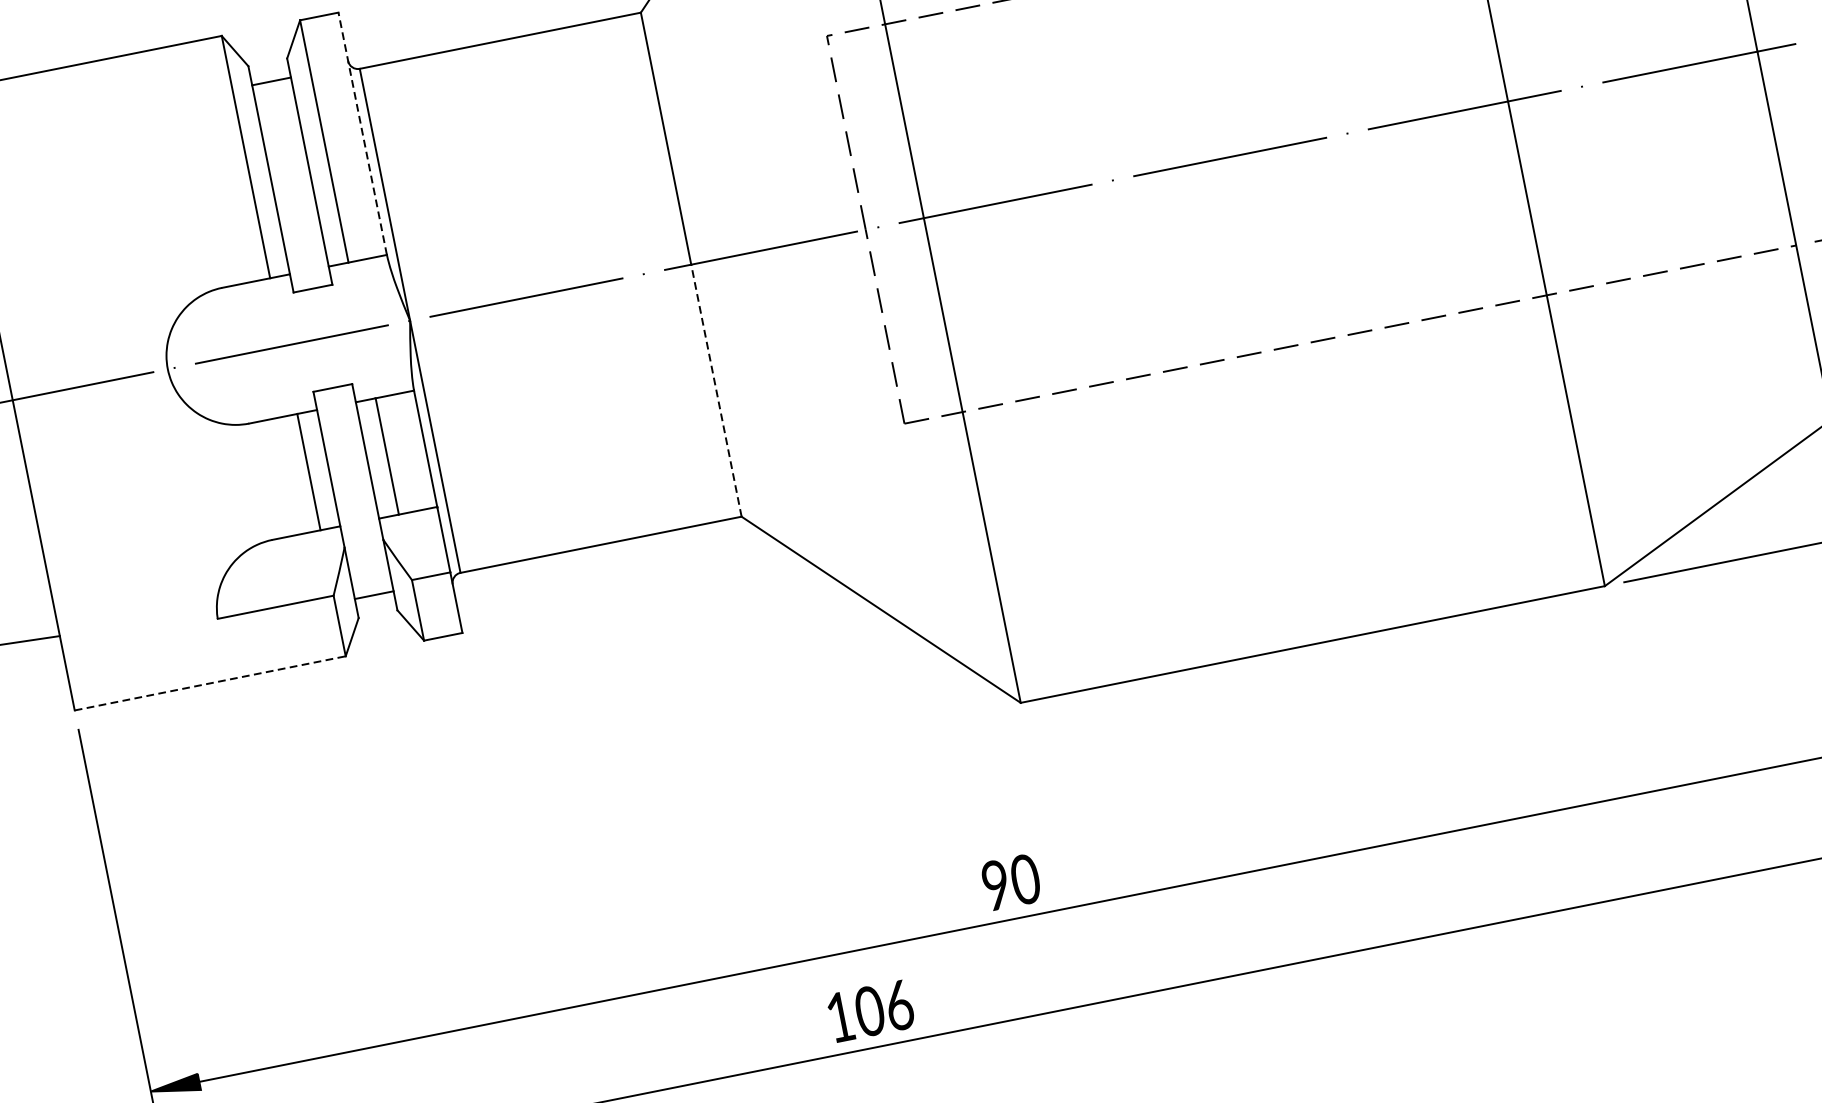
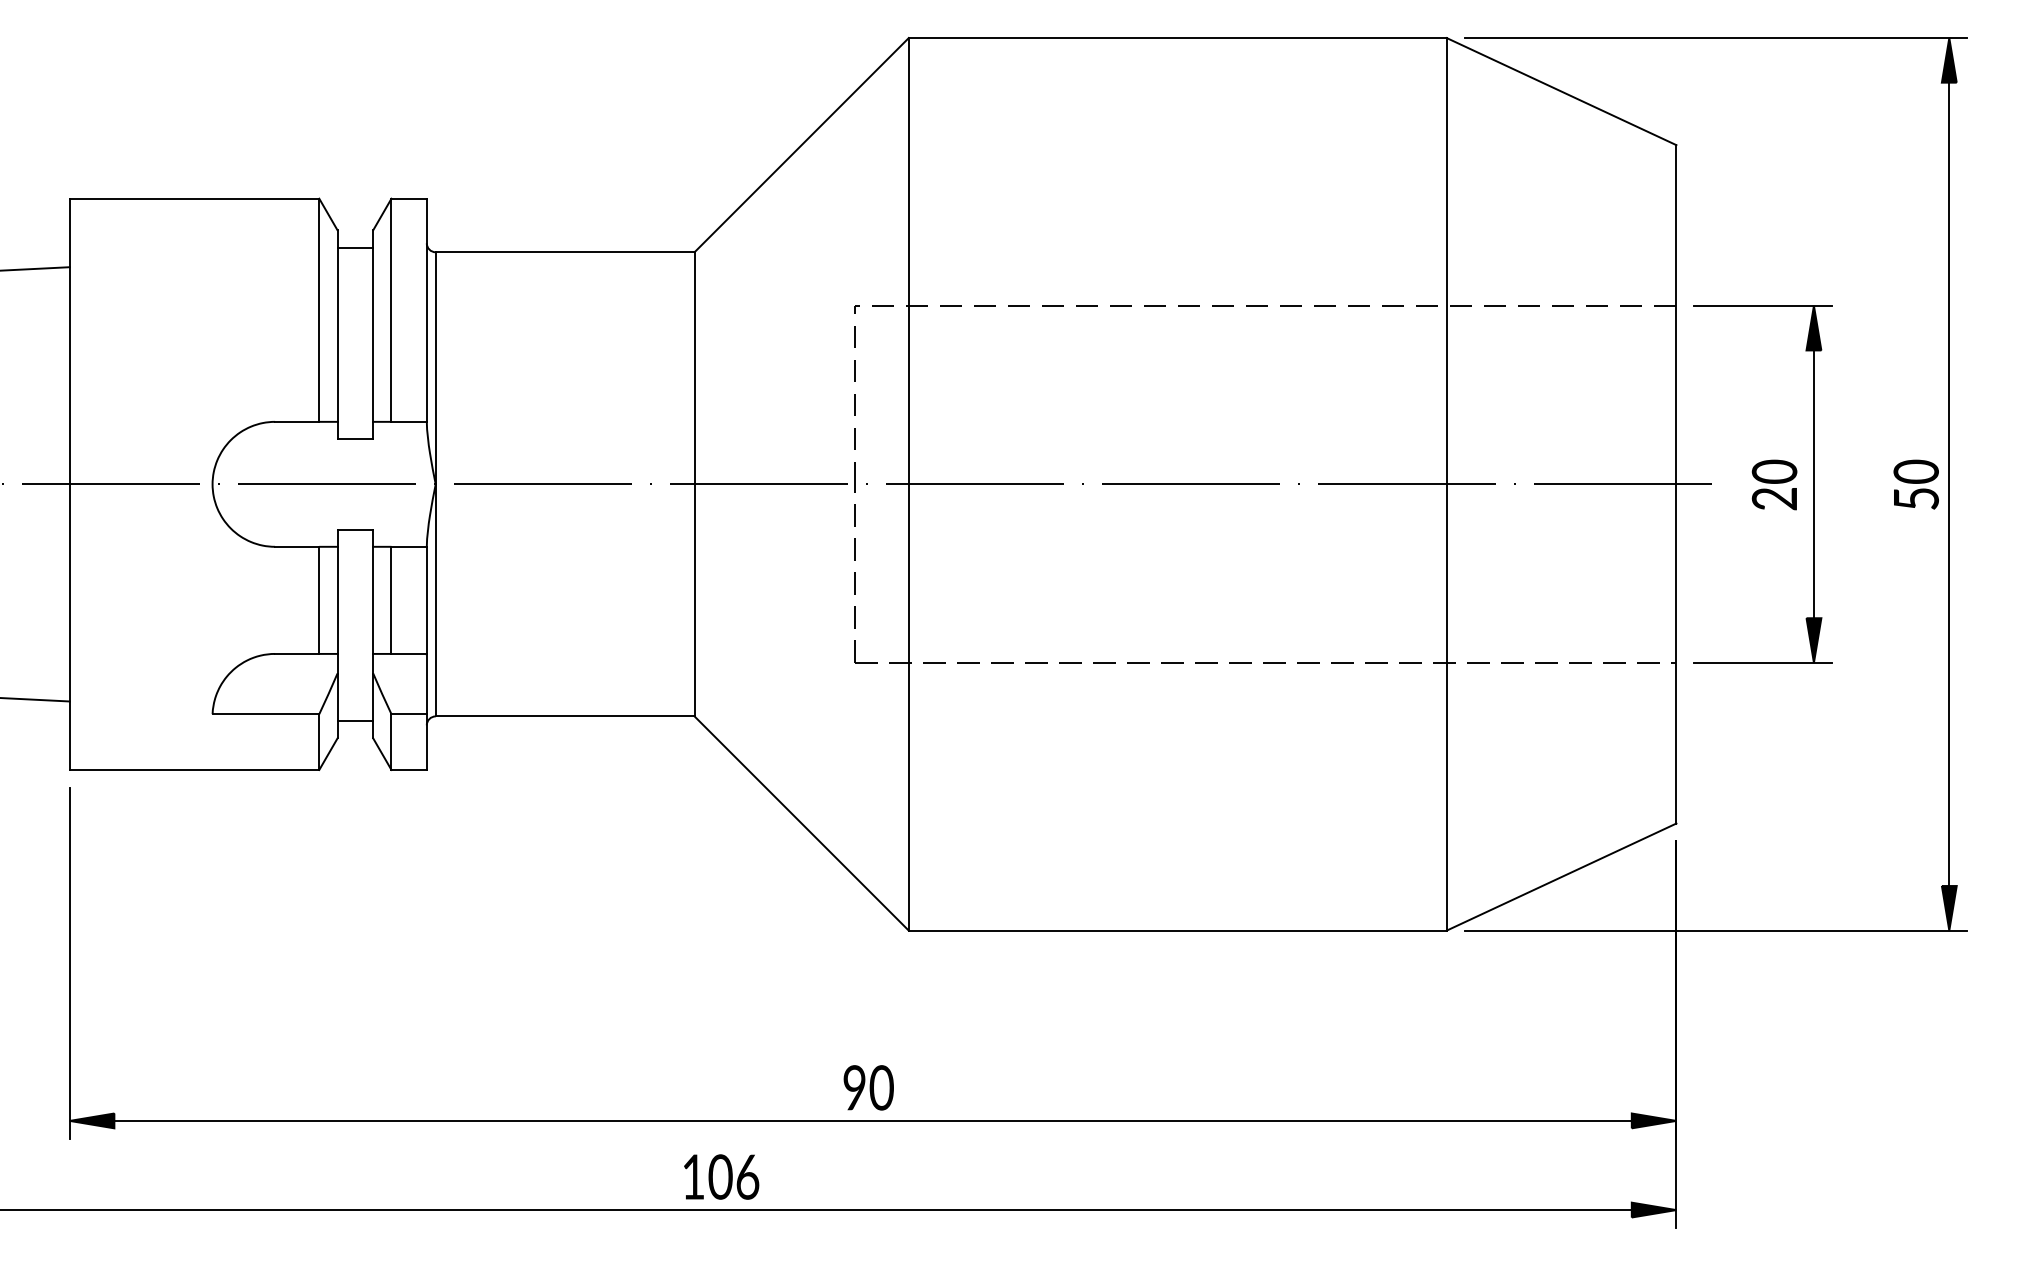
line: (362, 134) -> (426, 310), dashed -> solid
line: (716, 389) -> (694, 599), dashed -> solid
line: (210, 682) -> (194, 769), dashed -> solid

